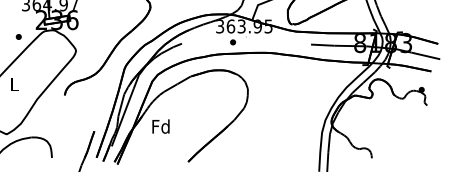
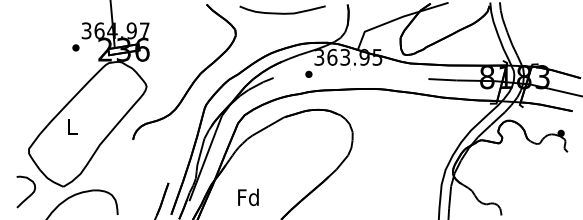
part: (18, 36) -> (75, 47), moved
part: (232, 41) -> (308, 73), moved
text: (161, 126) -> (248, 197), moved

